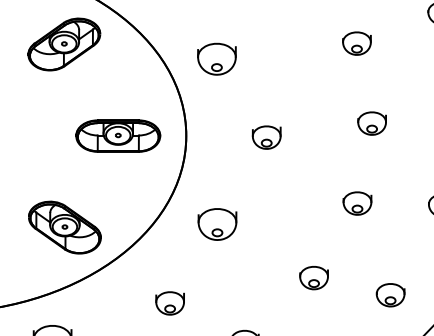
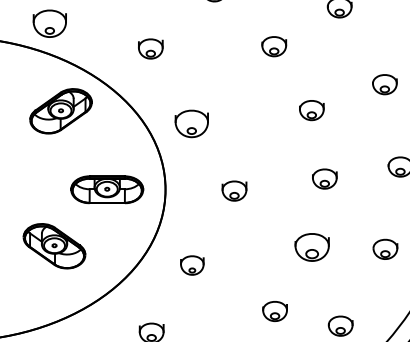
part: (357, 203) -> (312, 247), size x1.4
part: (217, 224) -> (192, 265), size x0.7
part: (64, 227) -> (54, 246), moved

